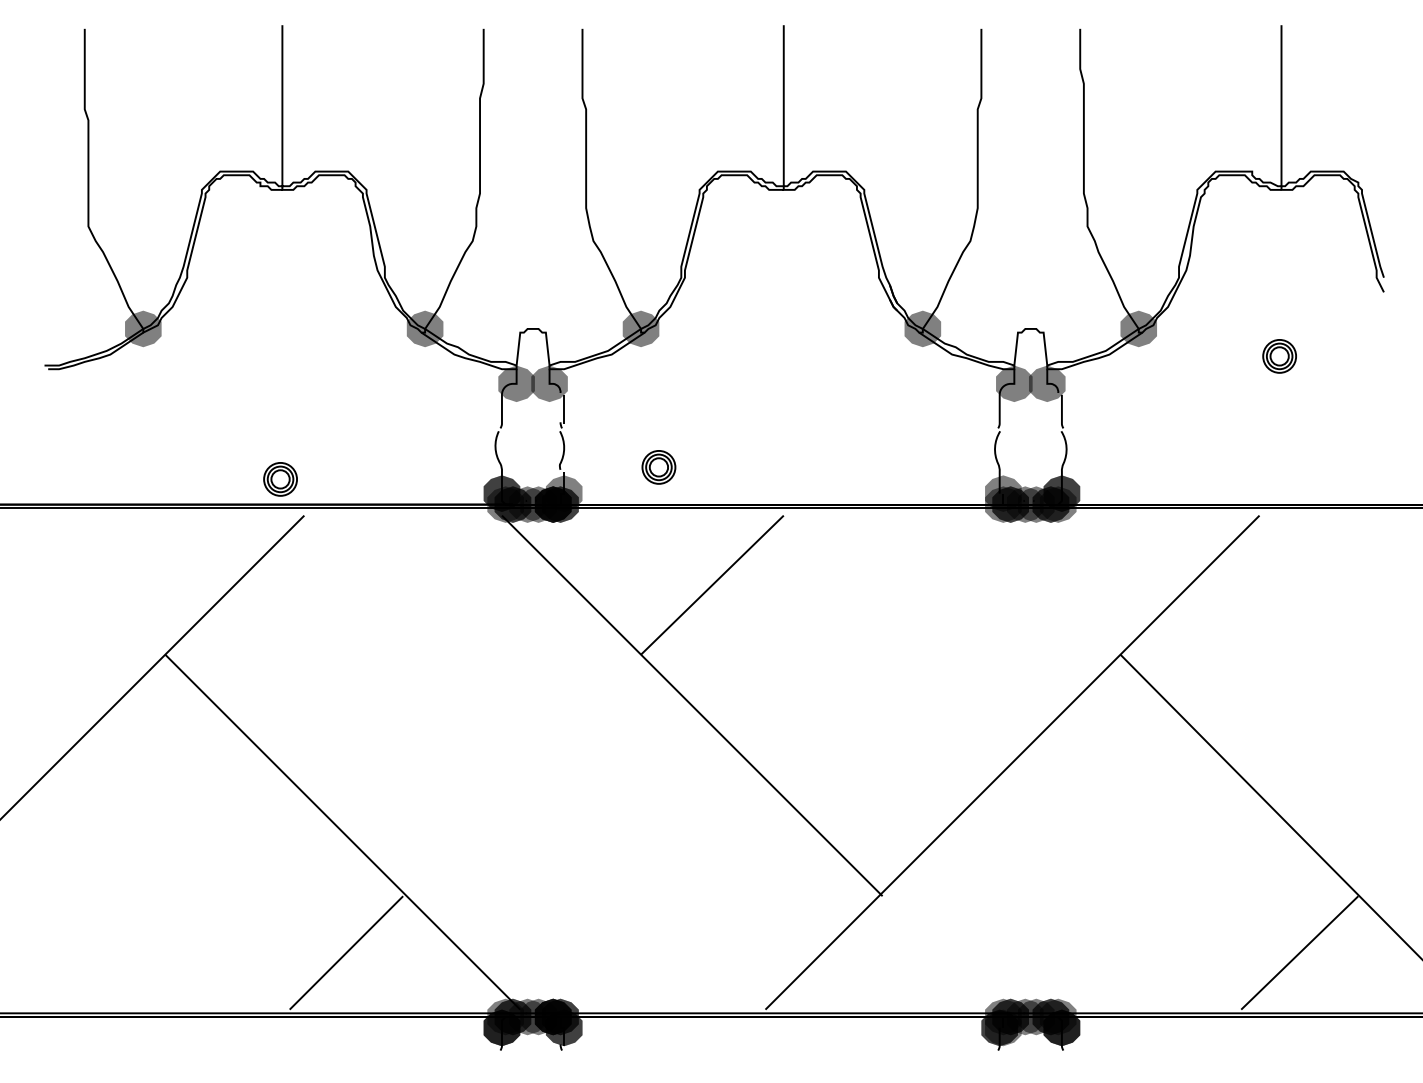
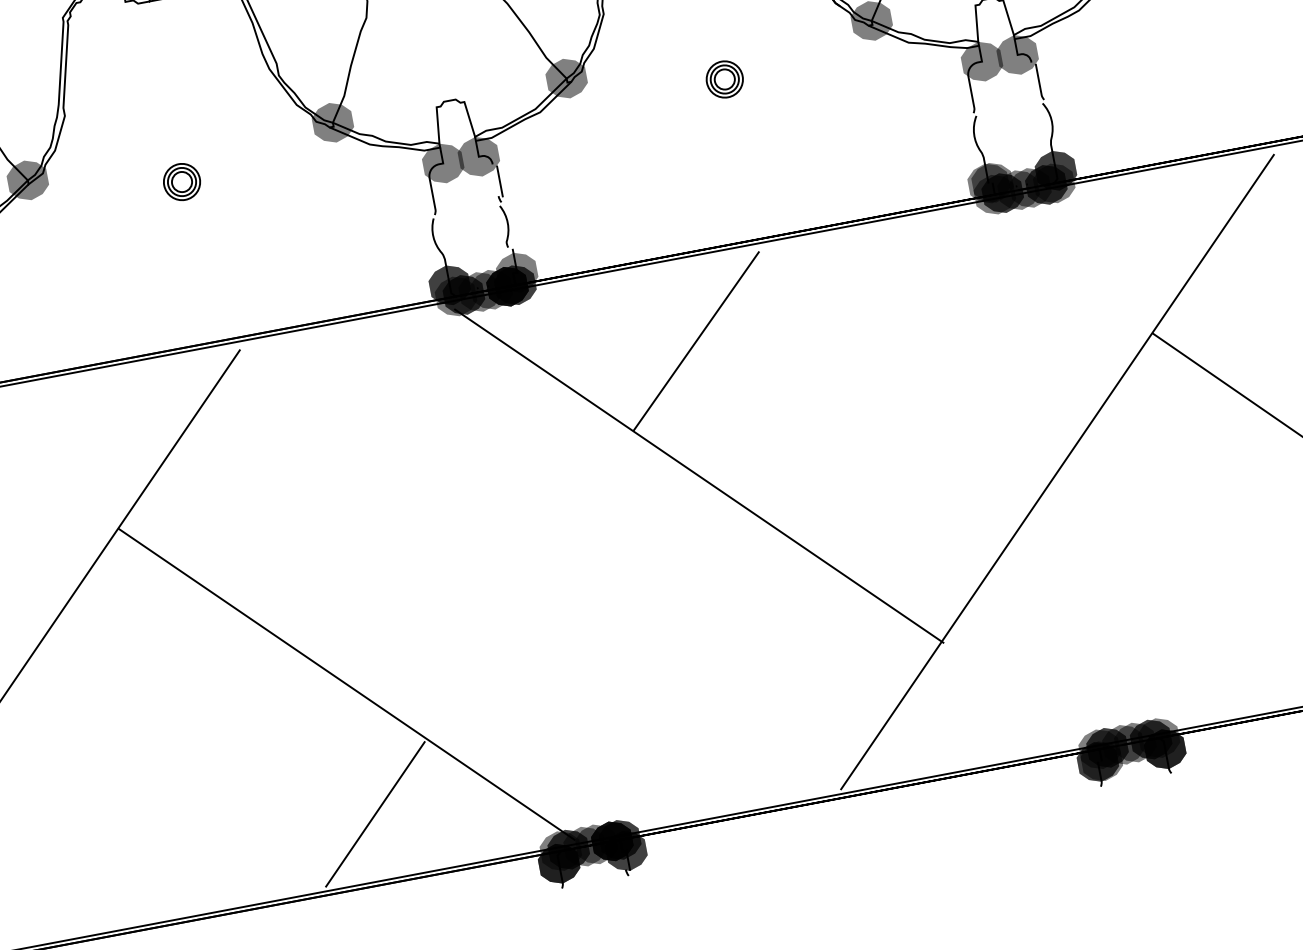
part: (658, 467) -> (724, 79), moved
part: (280, 479) -> (182, 182), moved
fill: (999, 493) -> (988, 183), added

